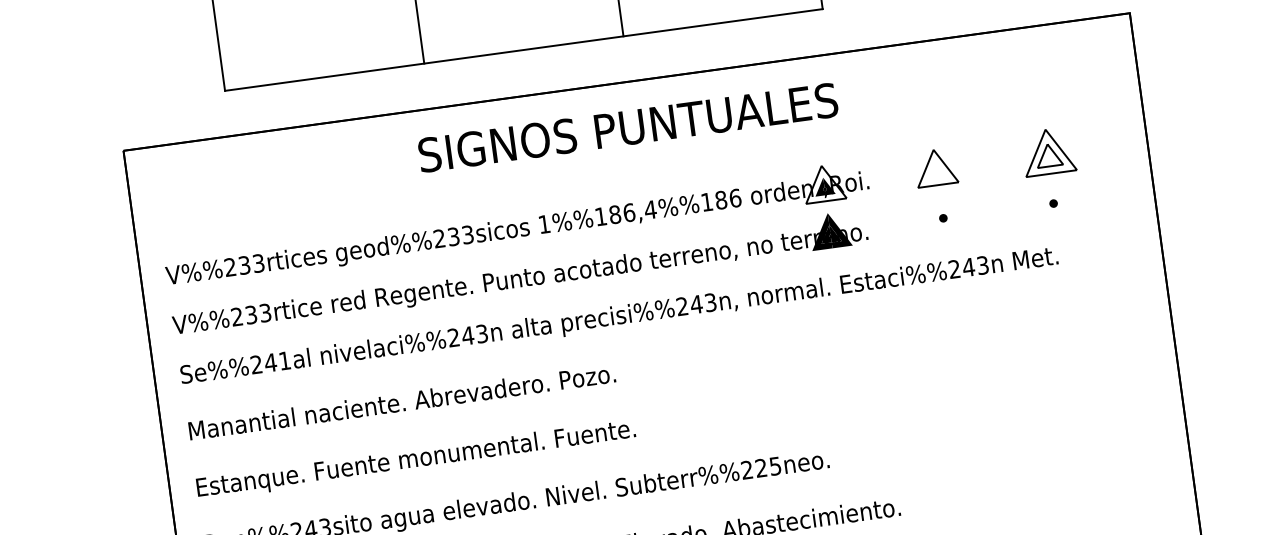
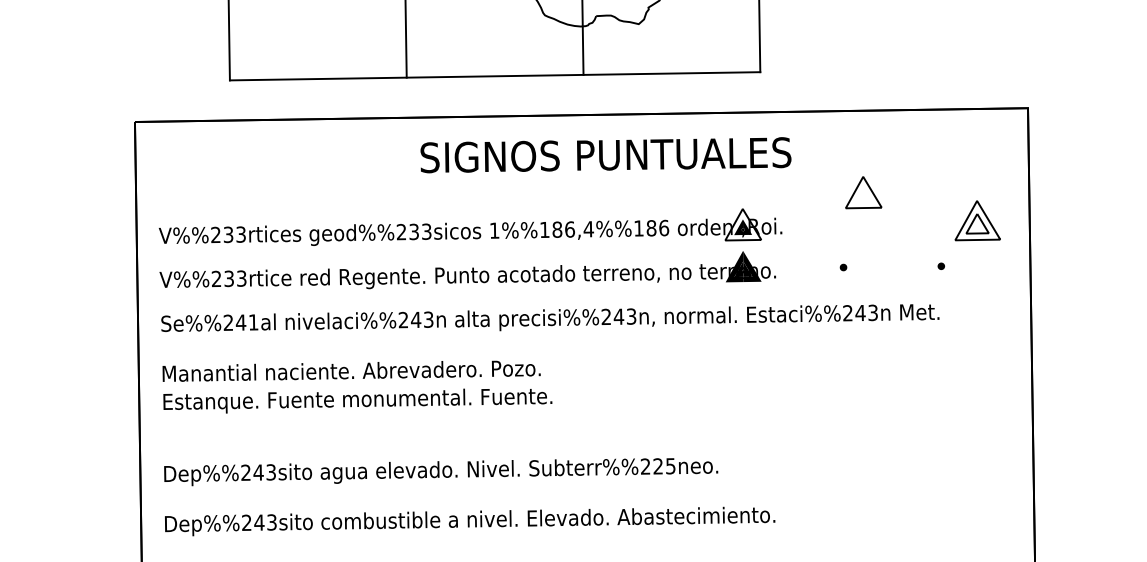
text: (627, 128) -> (605, 155), moved
part: (1048, 151) -> (977, 220), moved
part: (936, 167) -> (863, 192), moved
text: (415, 459) -> (357, 400), moved

